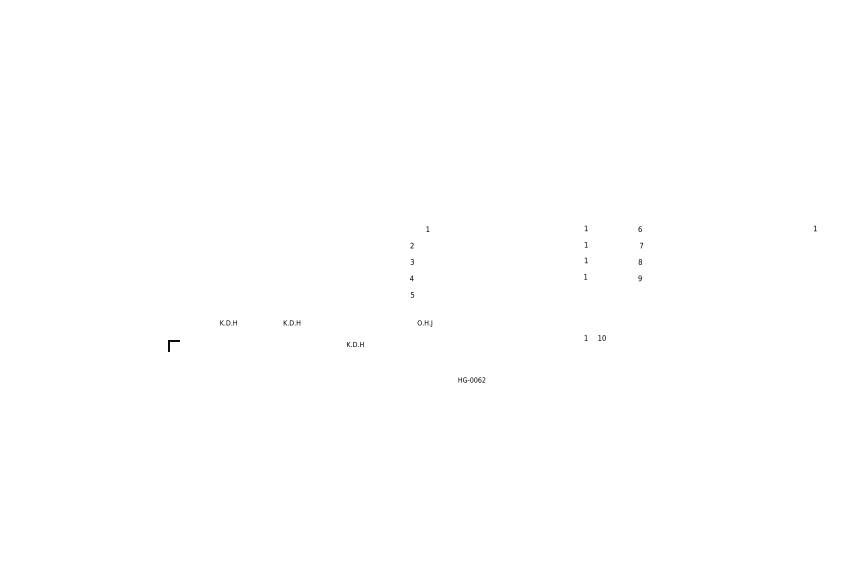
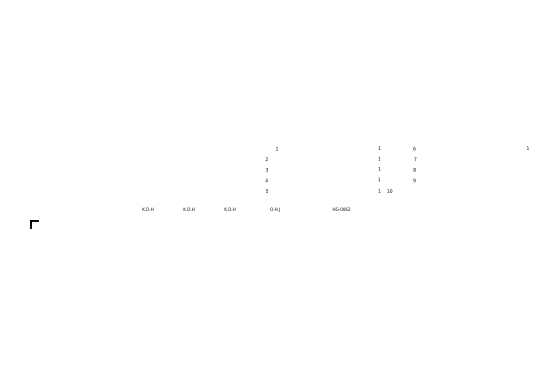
text: (595, 337) -> (385, 190), moved
text: (354, 343) -> (229, 208), moved
part: (173, 346) -> (34, 224), moved
text: (471, 378) -> (341, 208), moved

